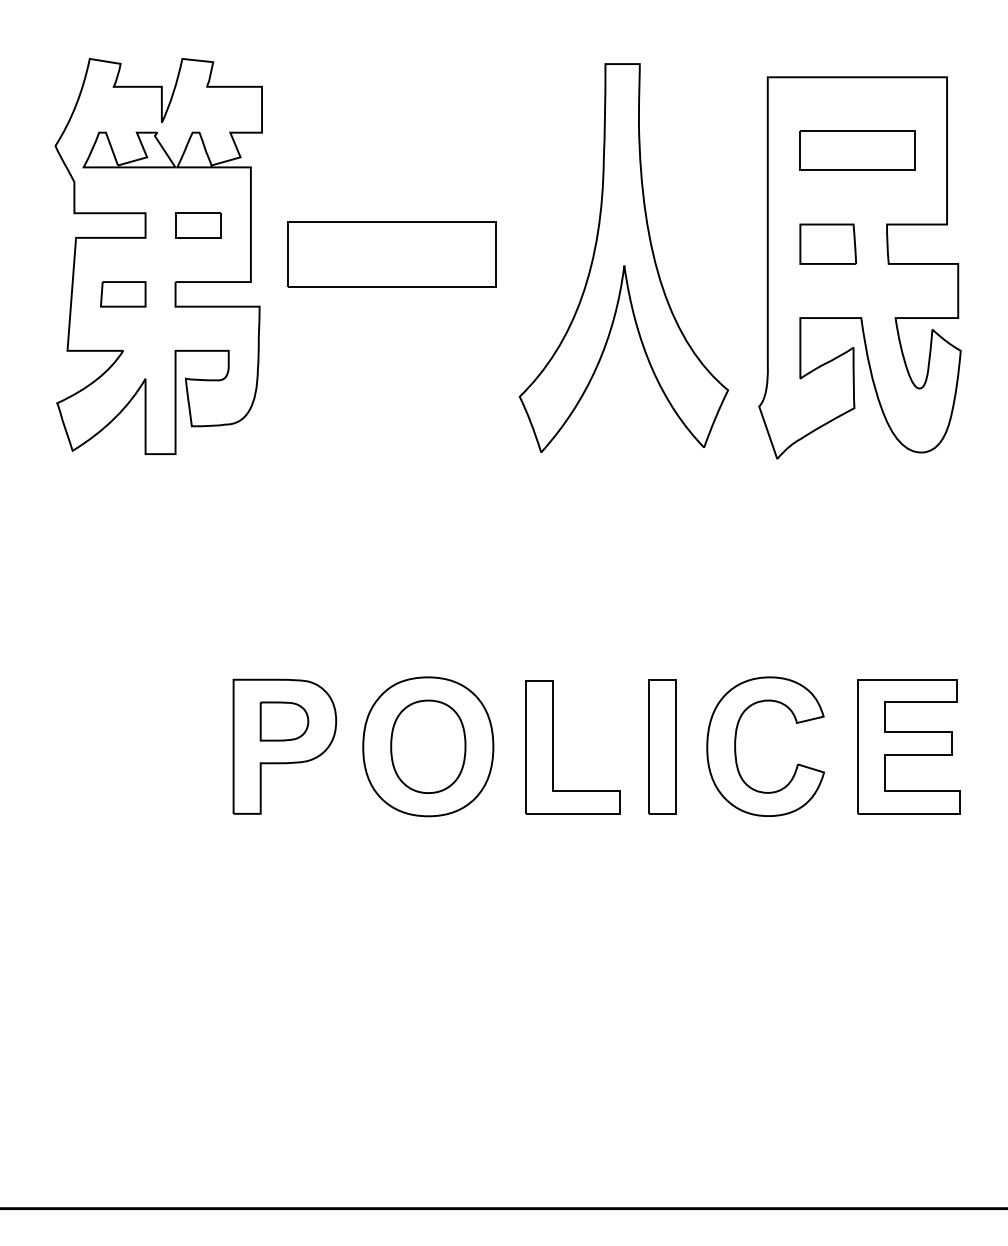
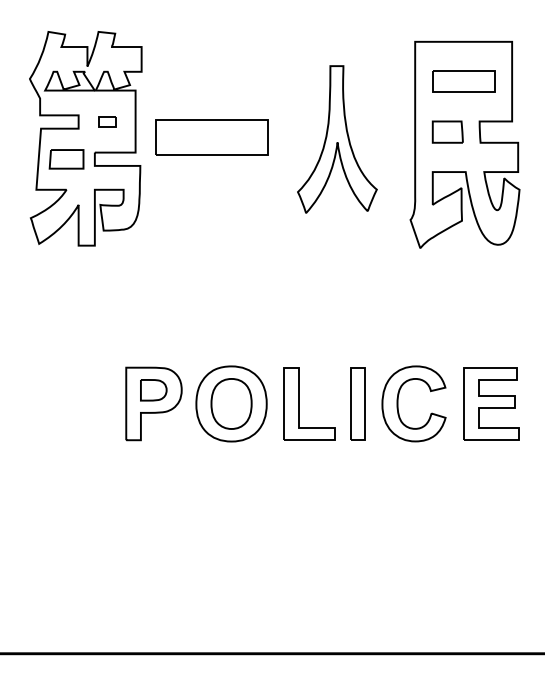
part: (197, 224) -> (106, 121), size x0.7
part: (624, 257) -> (337, 139), size x0.7
part: (123, 292) -> (66, 158), size x1.4

